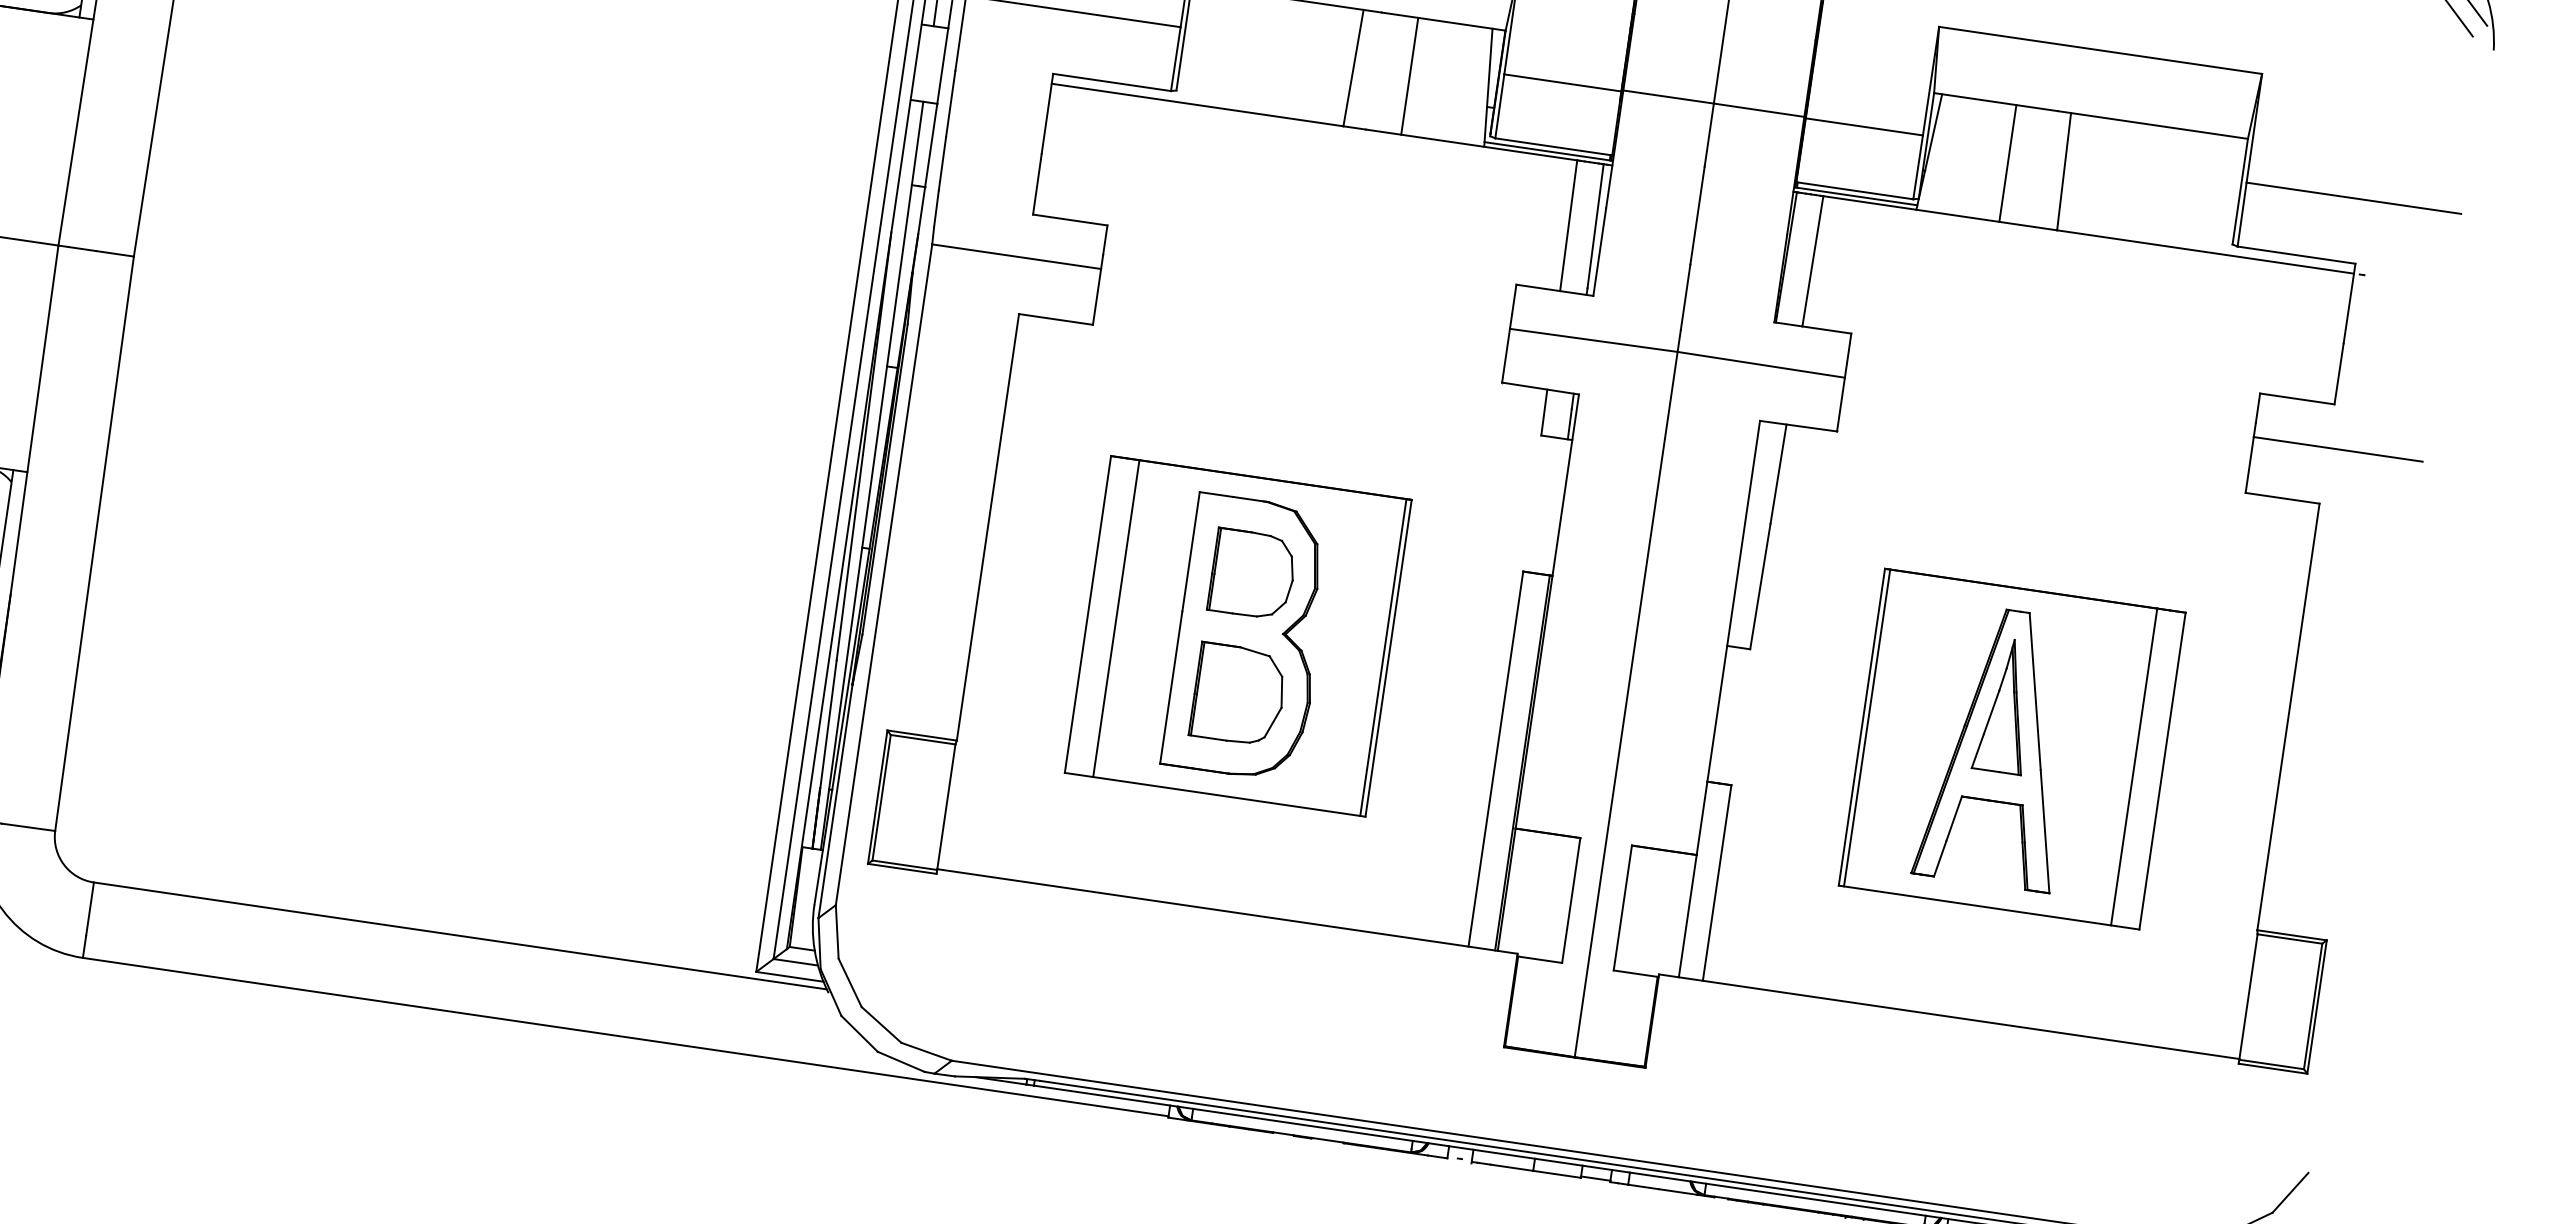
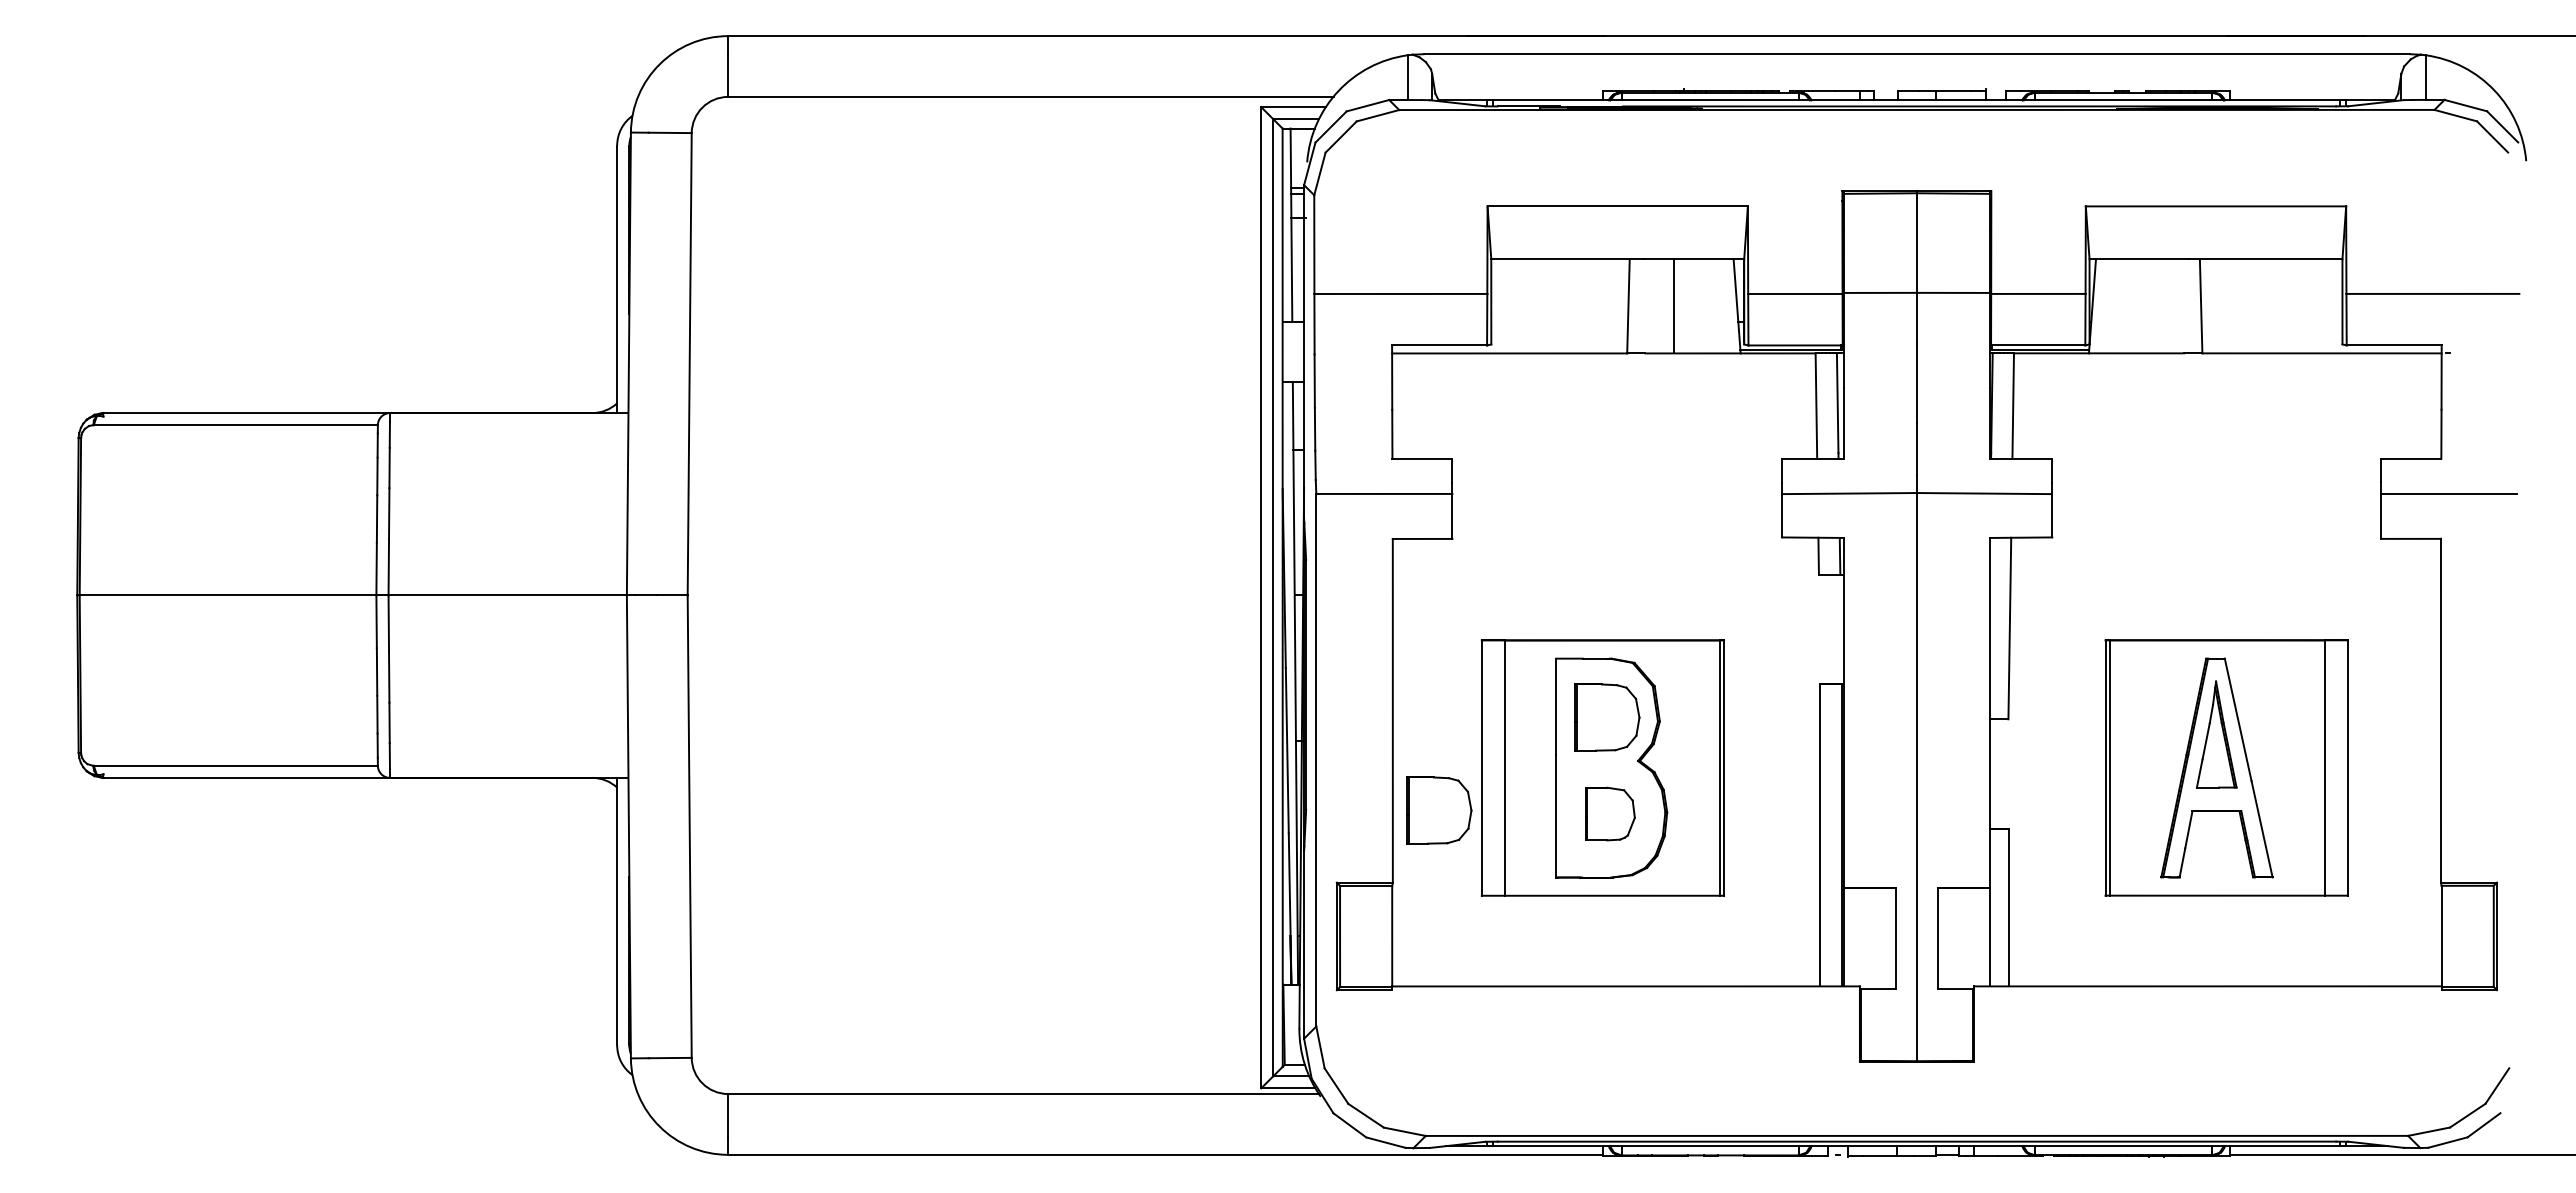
line: (2007, 163) -> (2155, 306), removed
part: (1027, 659) -> (1439, 810), added
part: (1239, 694) -> (1610, 813), size x0.7

